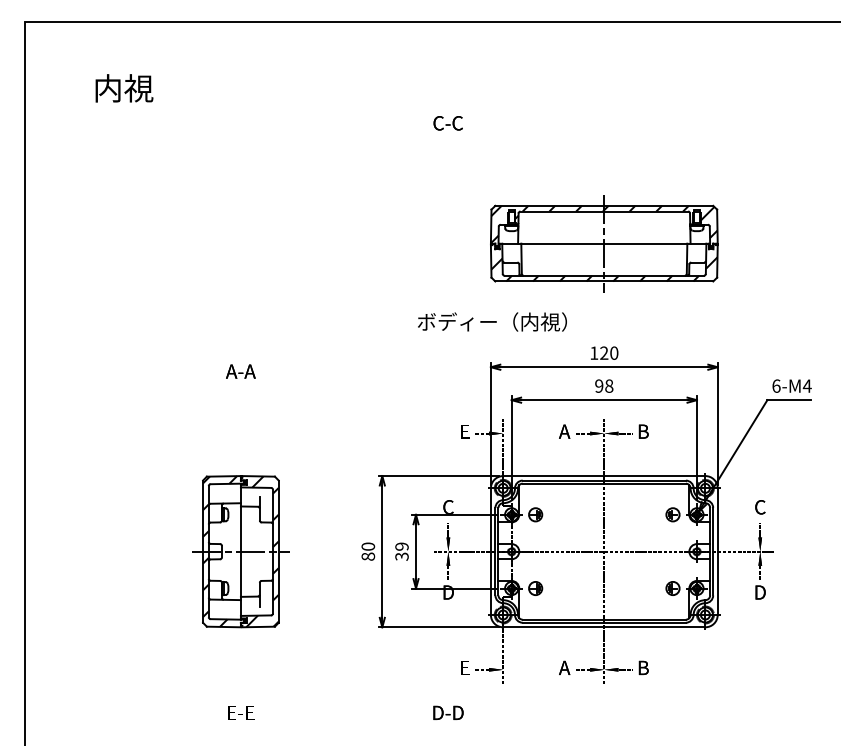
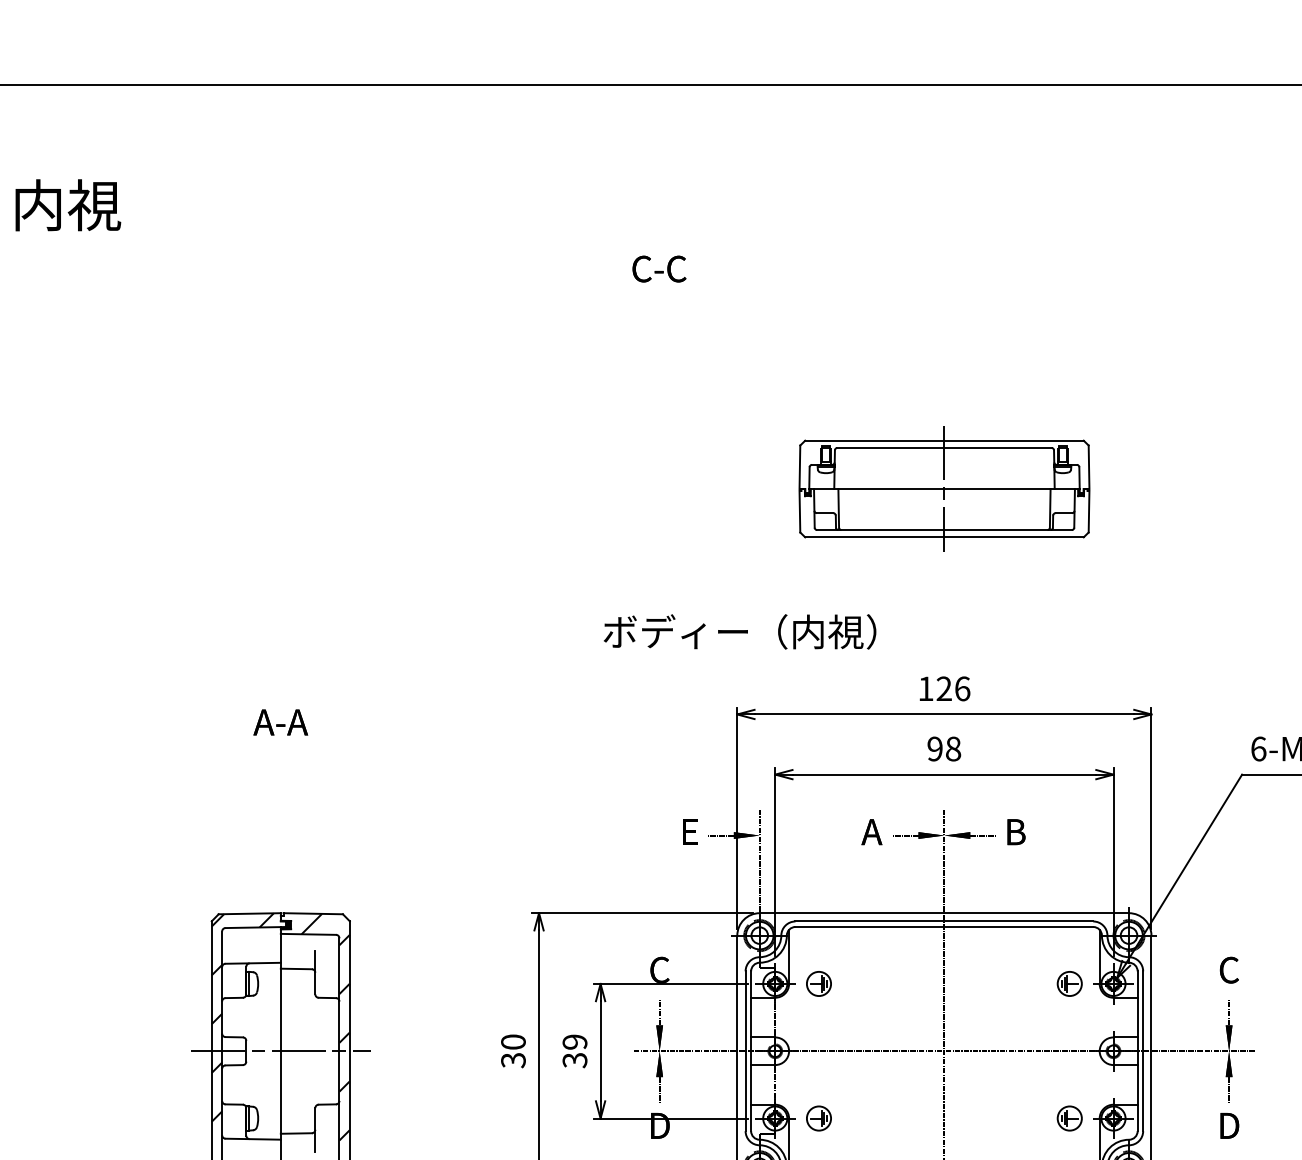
part: (604, 243) -> (944, 488), size x0.7
text: (614, 352) -> (962, 687), 120 -> 126
text: (367, 556) -> (511, 1060), 80 -> 30

